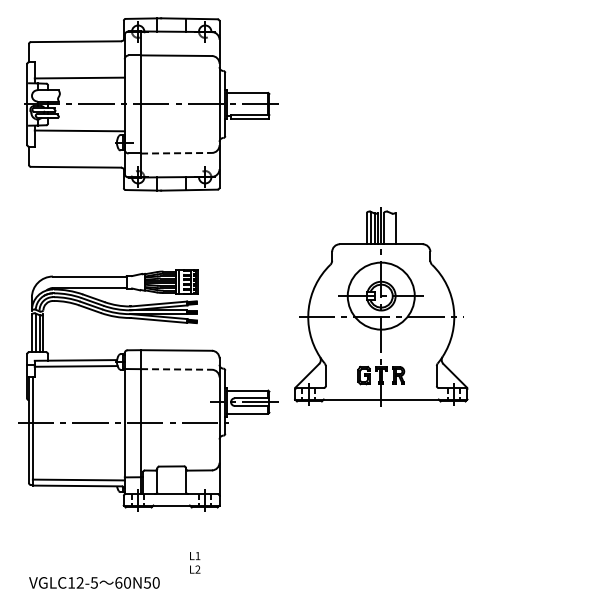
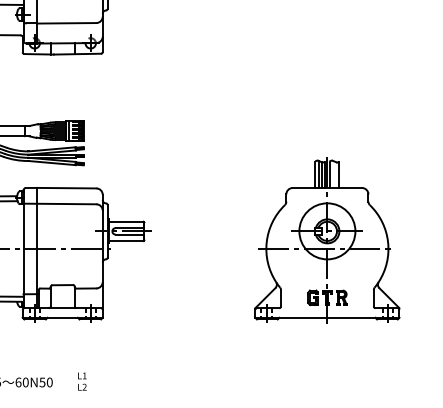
line: (177, 153) -> (67, 23), dashed -> solid
part: (381, 306) -> (327, 240), moved
line: (177, 369) -> (67, 204), dashed -> solid
text: (195, 562) -> (82, 381), moved

